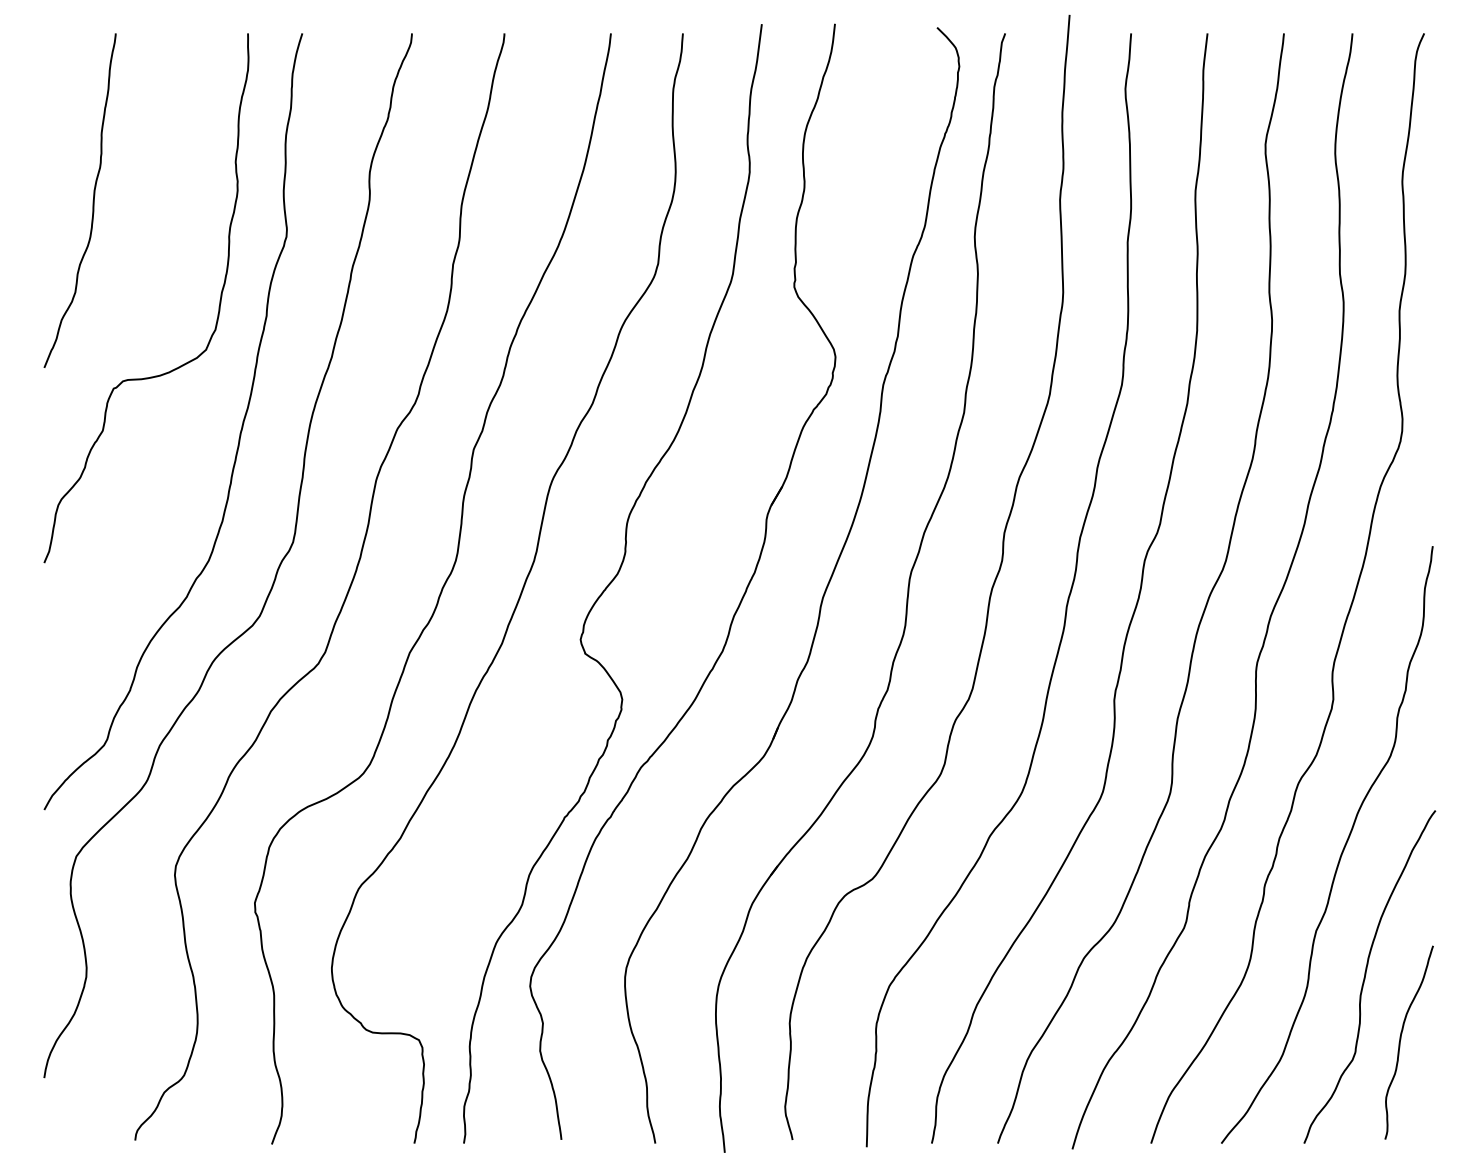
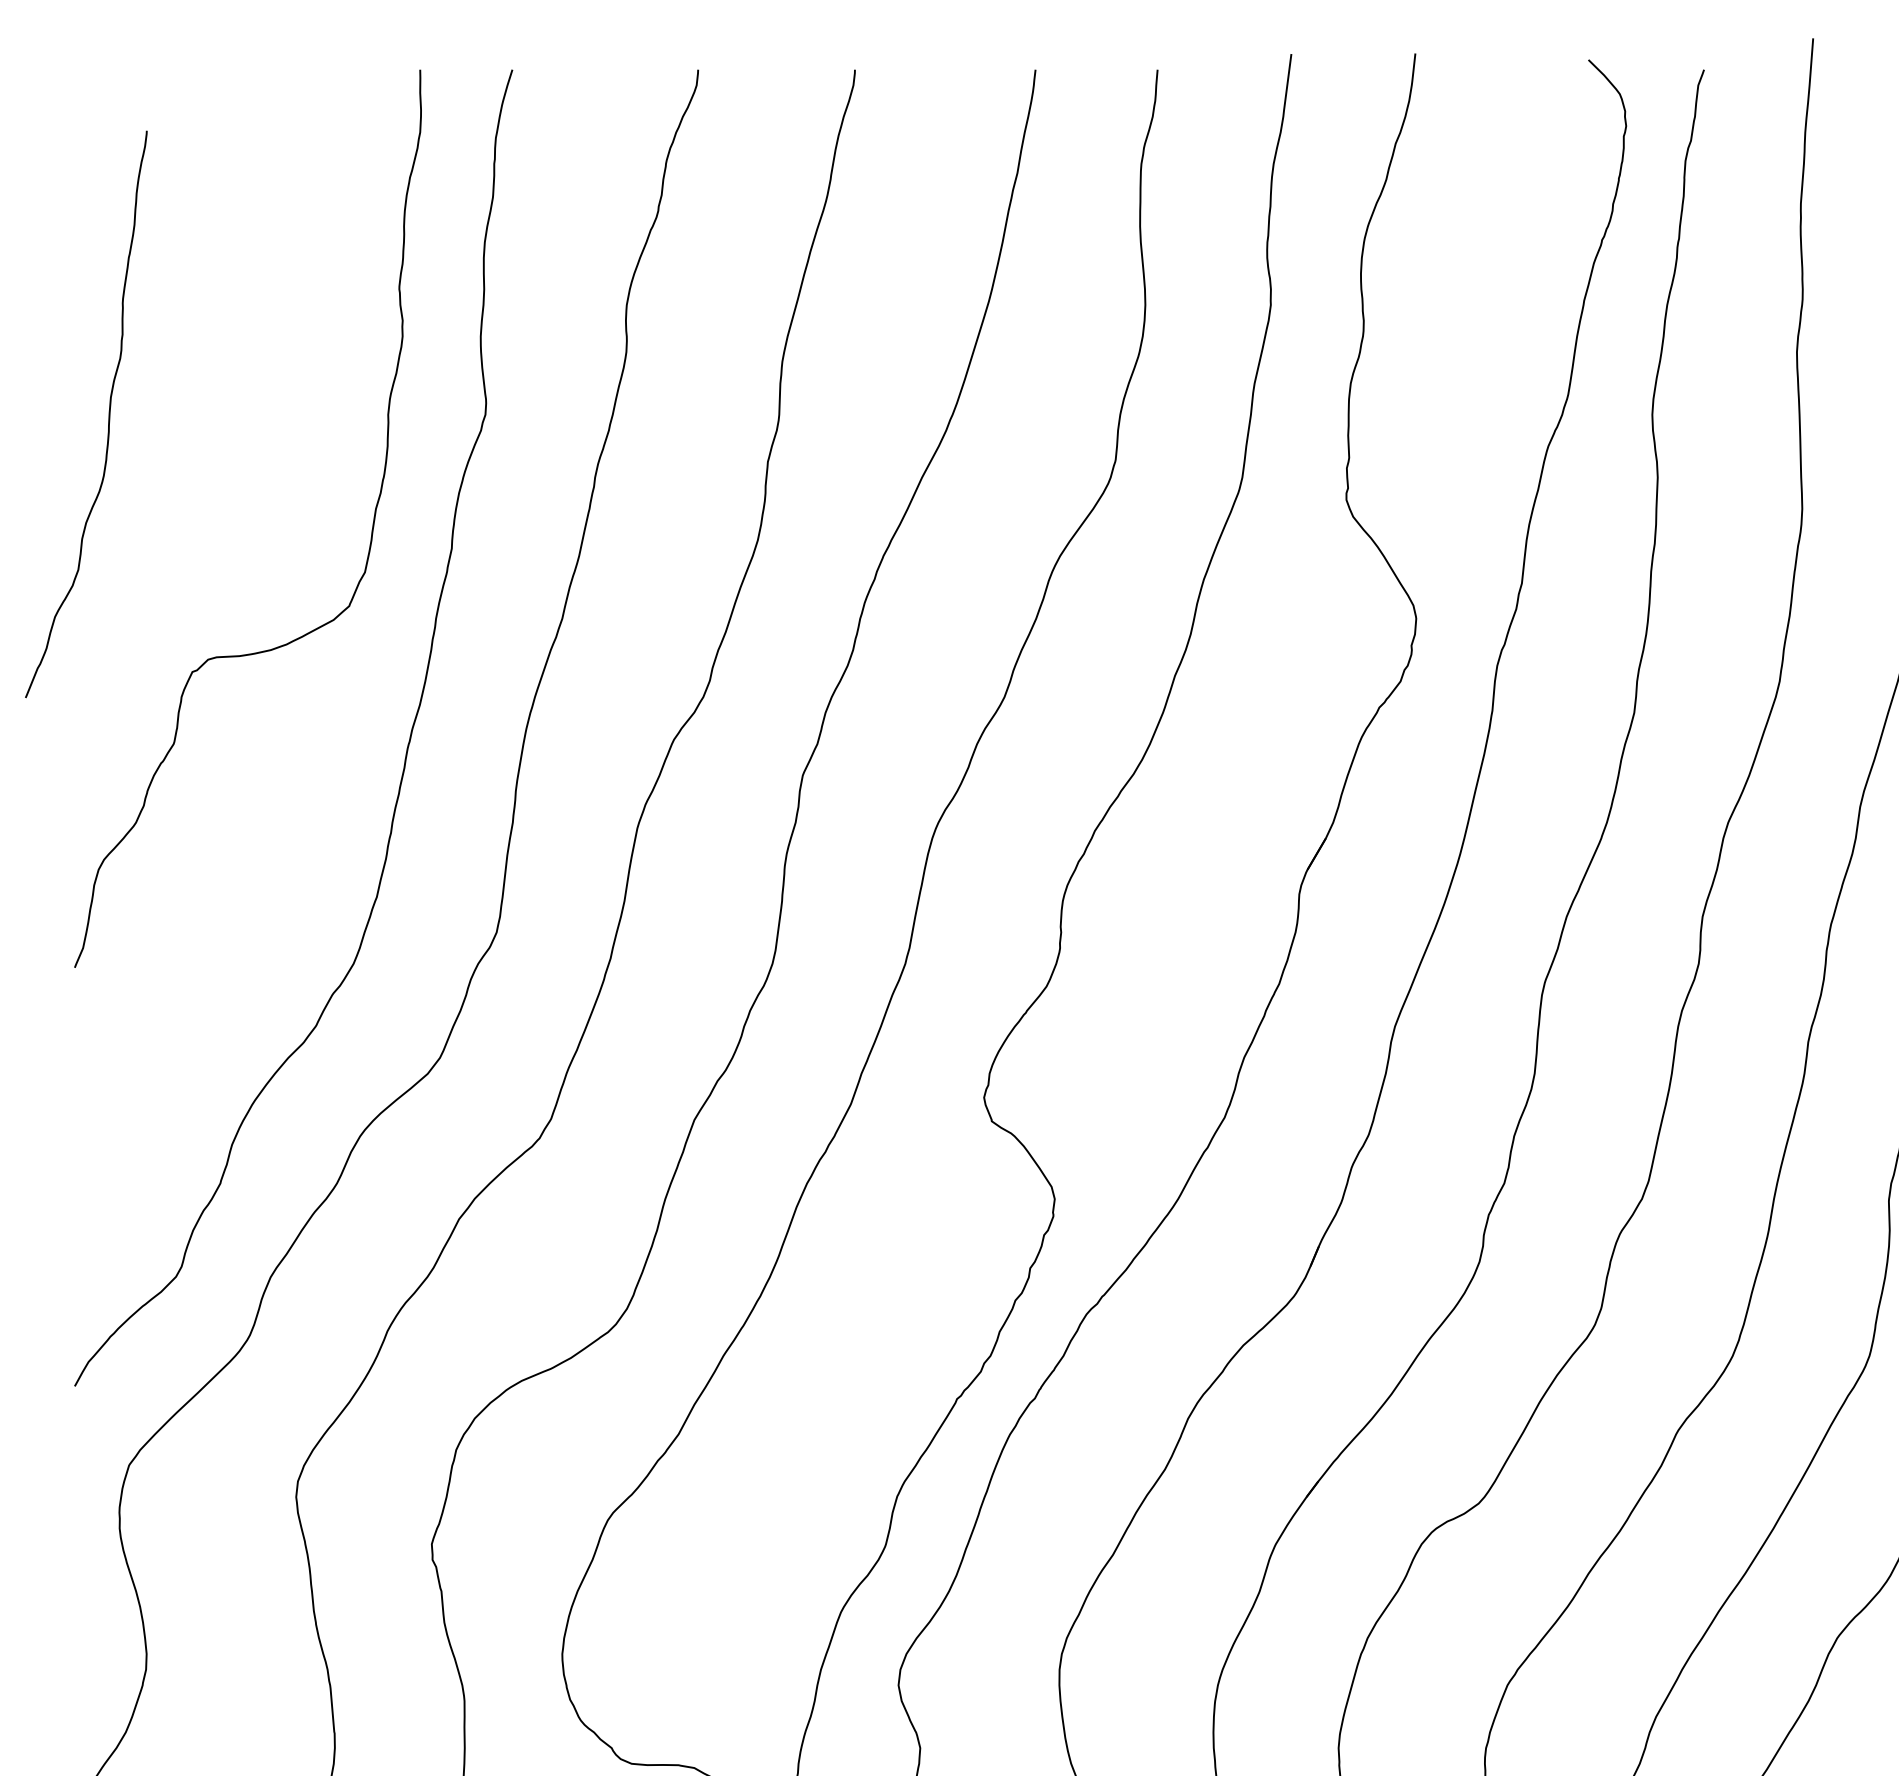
curve: (92, 200) -> (107, 414), moved

